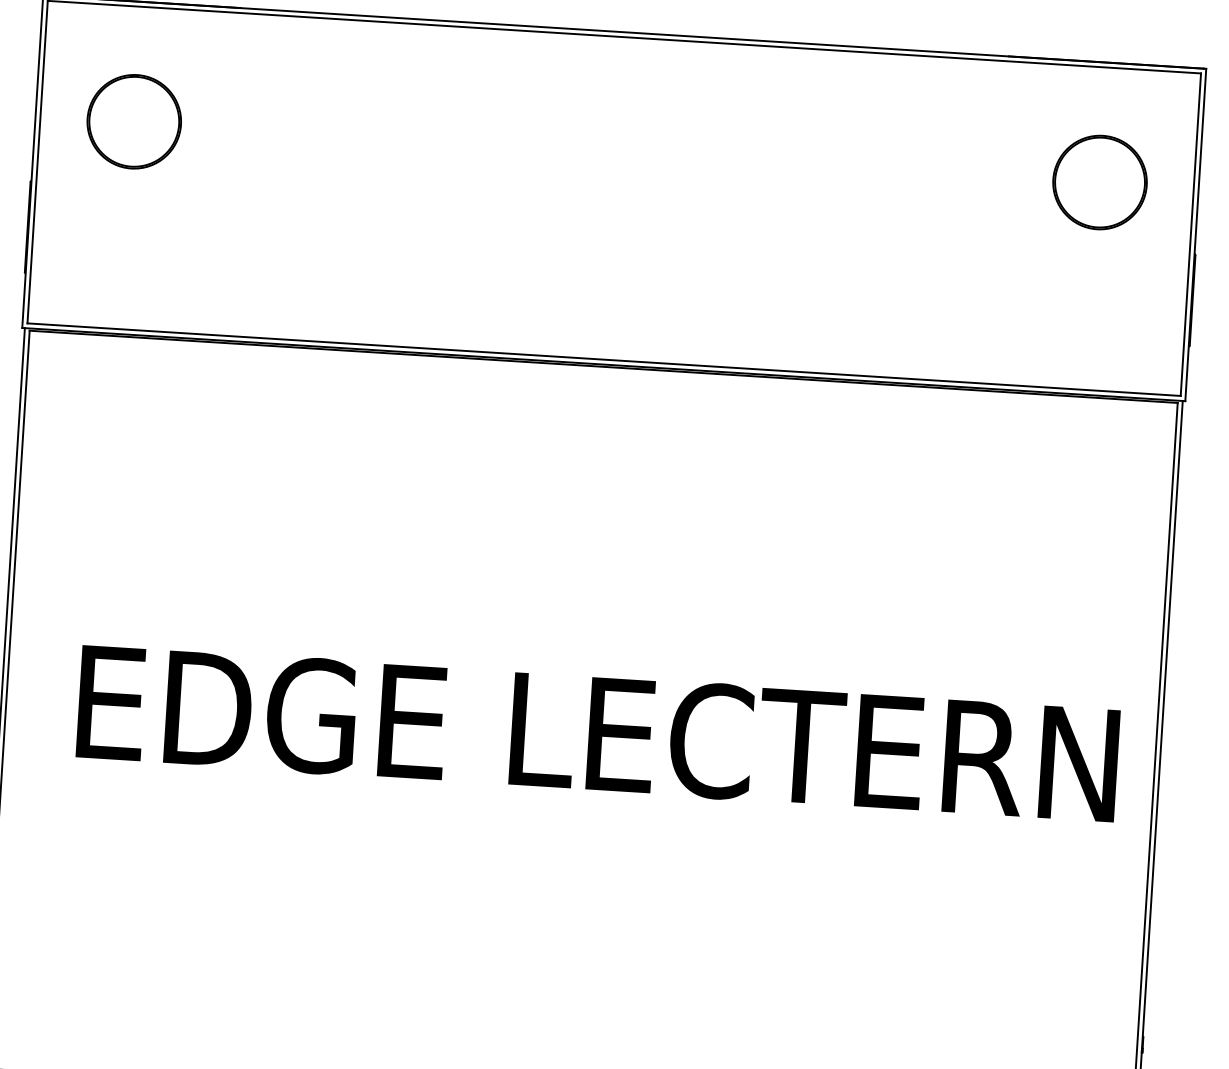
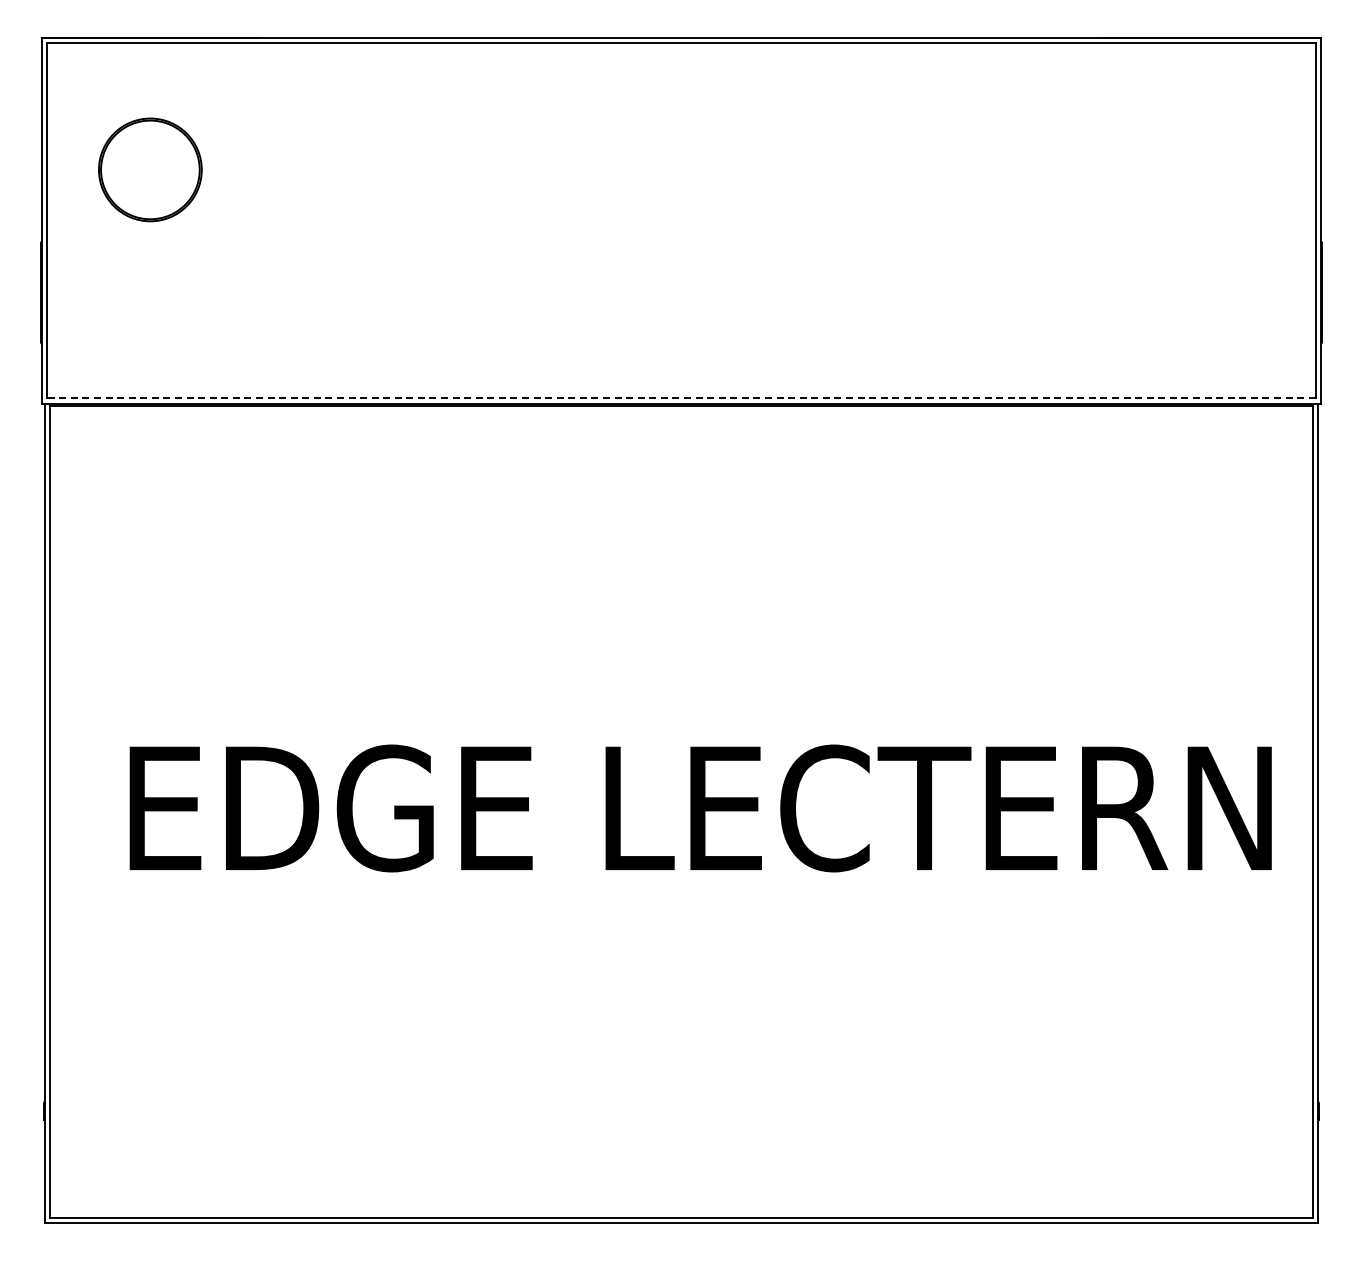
part: (1099, 182) -> (1212, 169), removed
line: (603, 359) -> (680, 398), solid -> dashed

